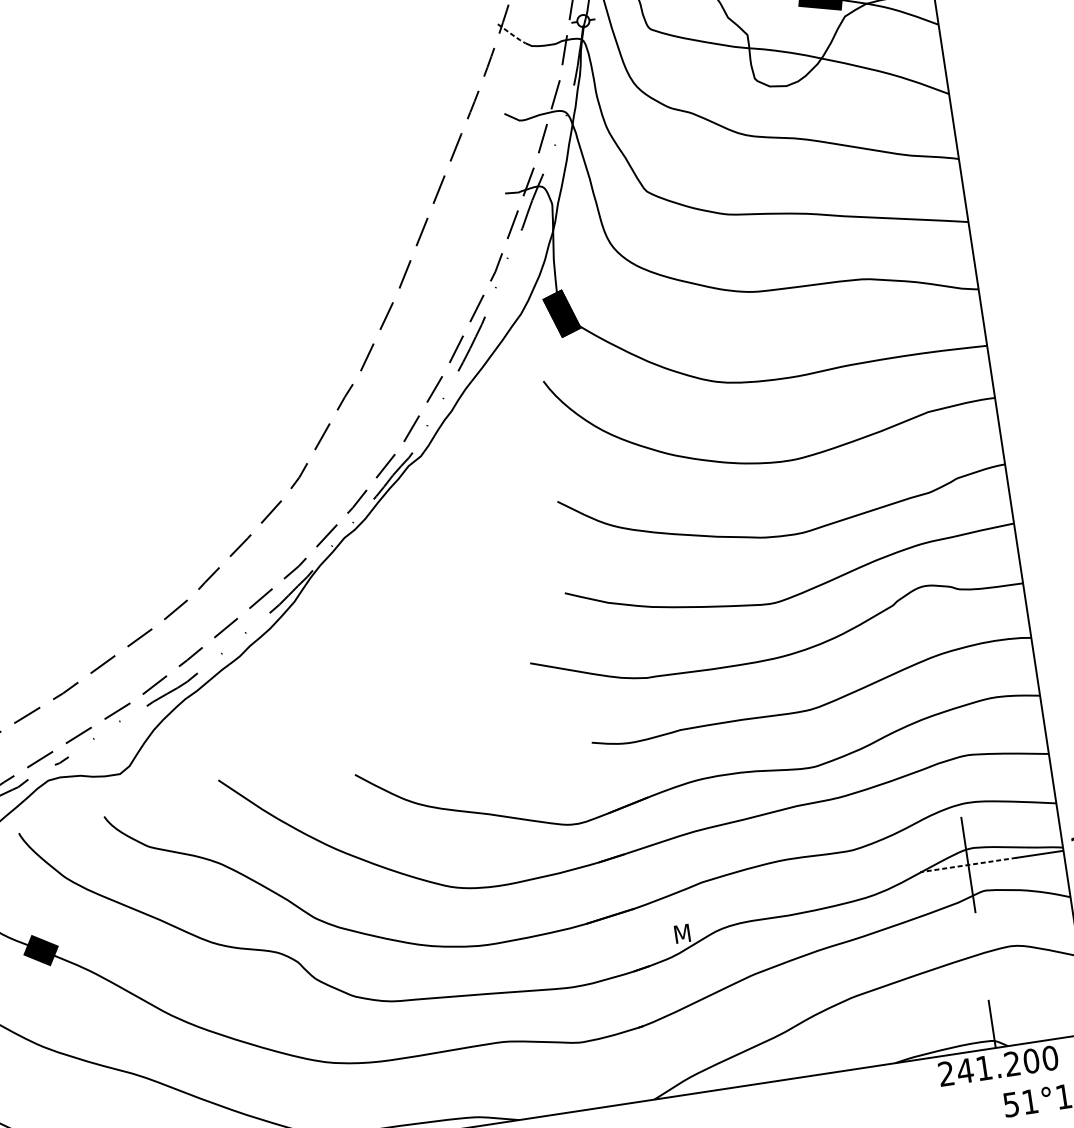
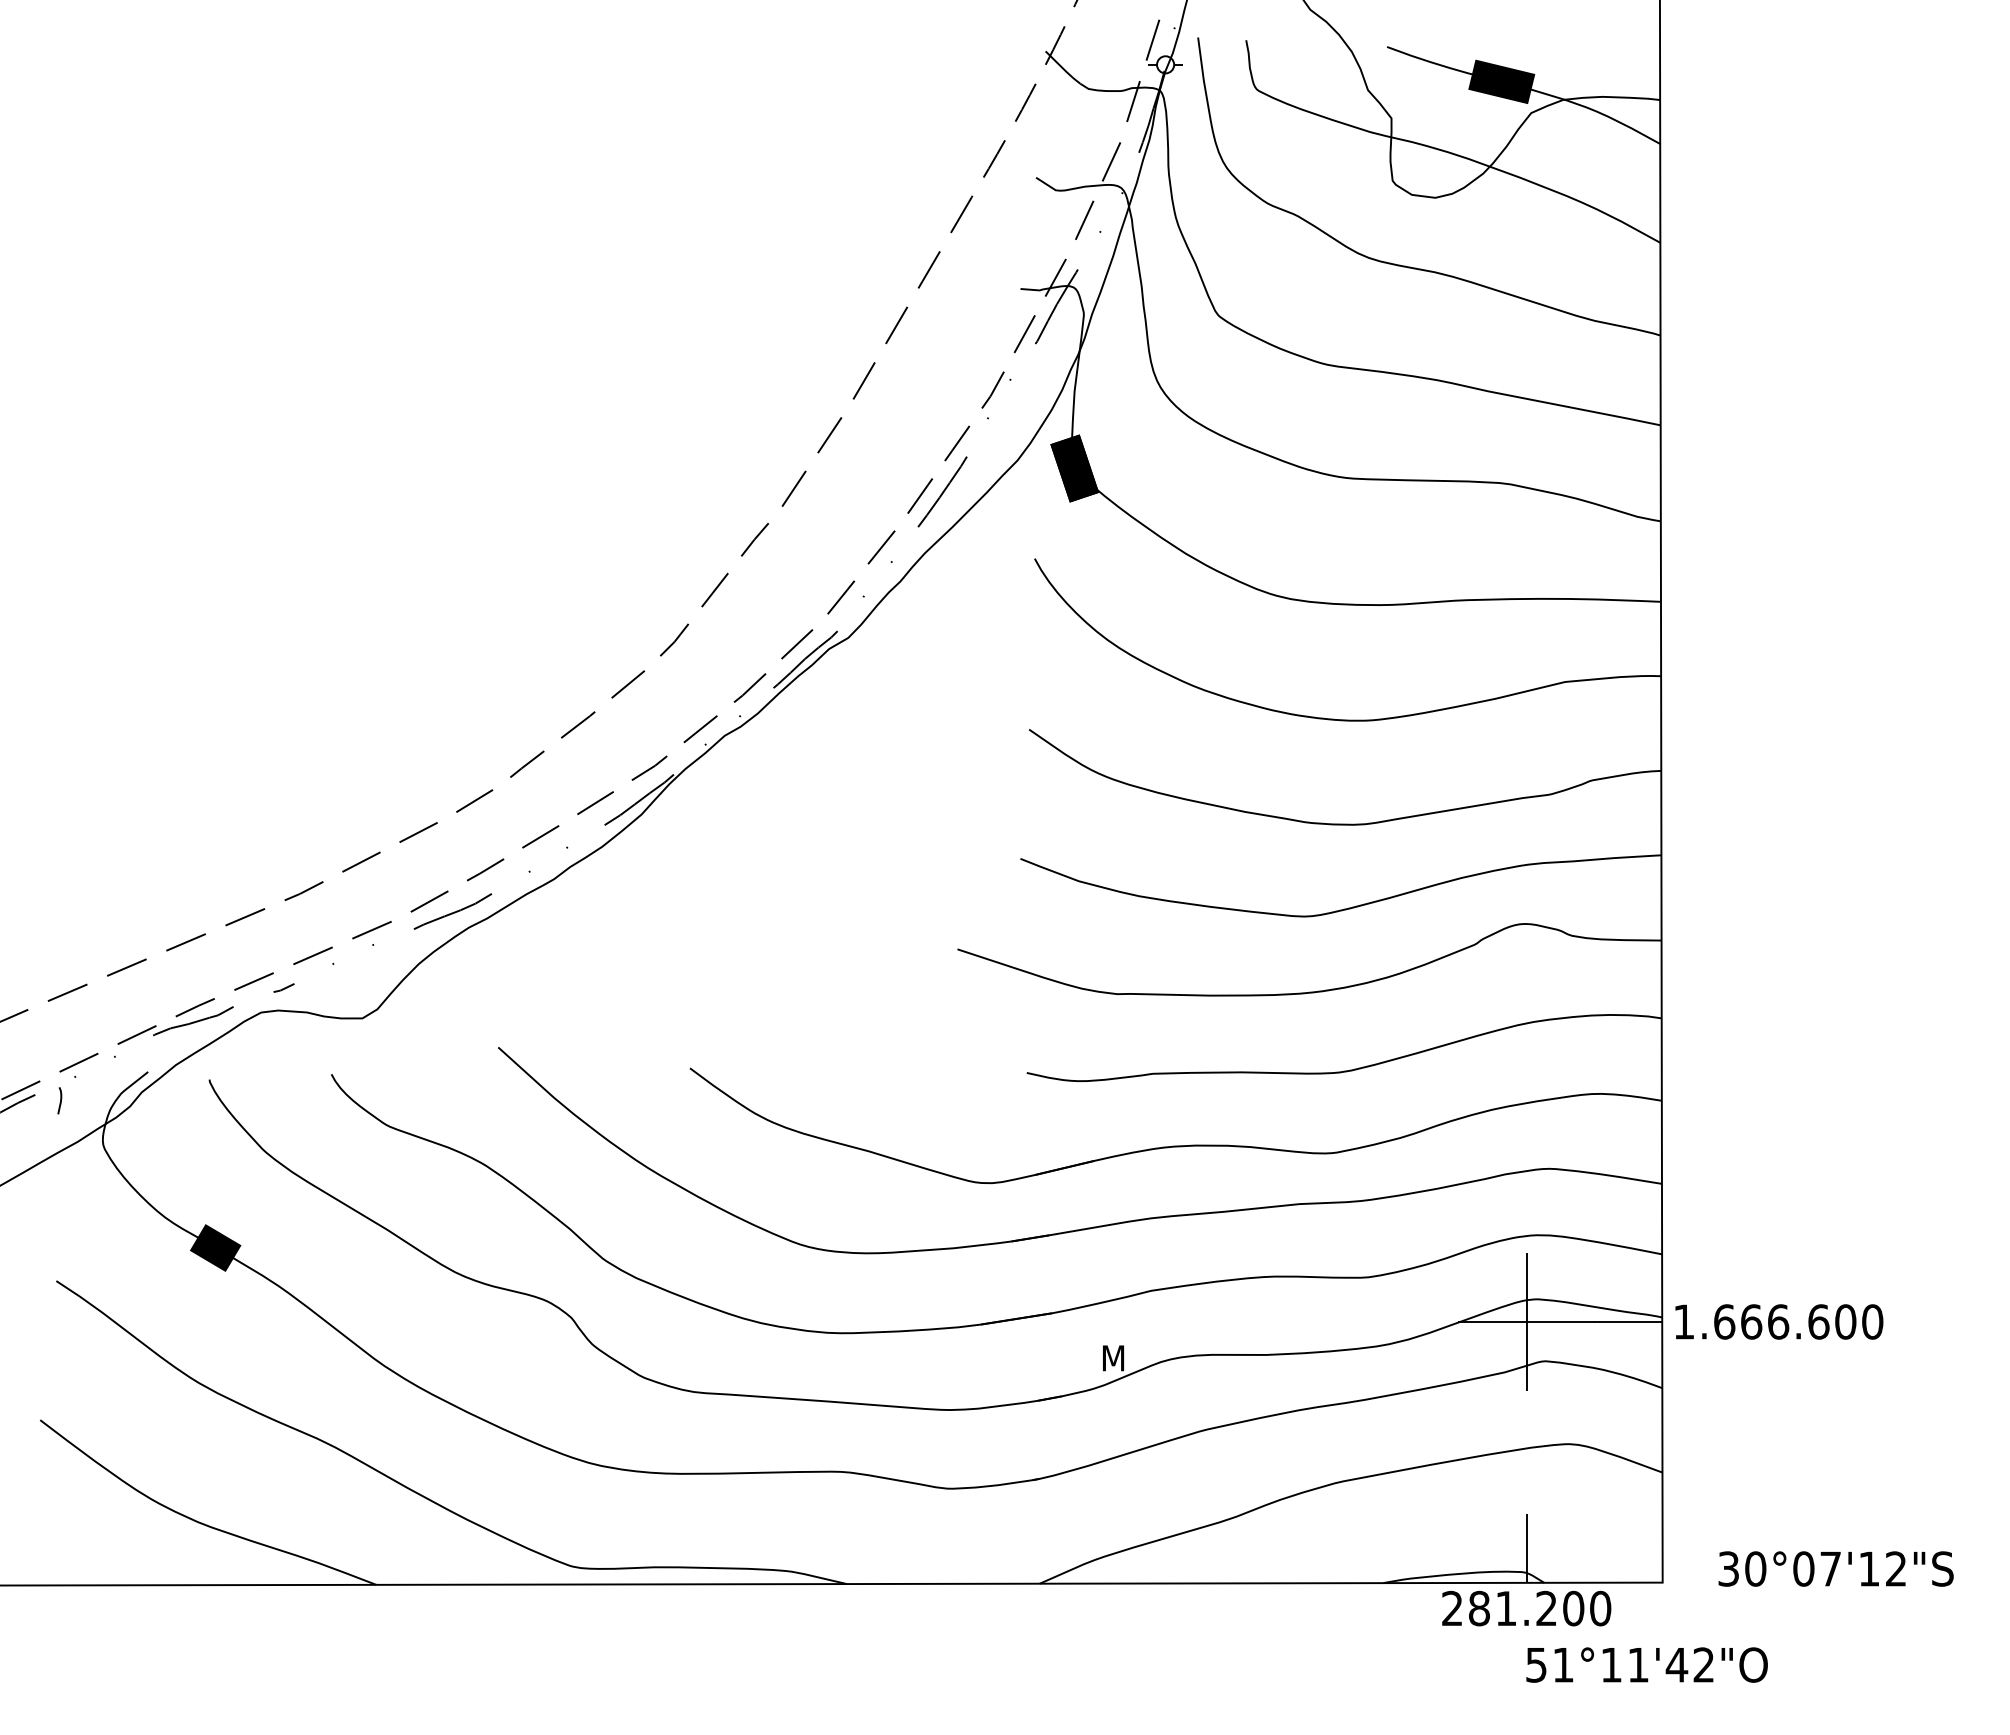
line: (512, 35) -> (1063, 69), dashed -> solid
line: (968, 864) -> (1526, 1321), dashed -> solid
text: (965, 1070) -> (1479, 1608), 241.200 -> 281.200

